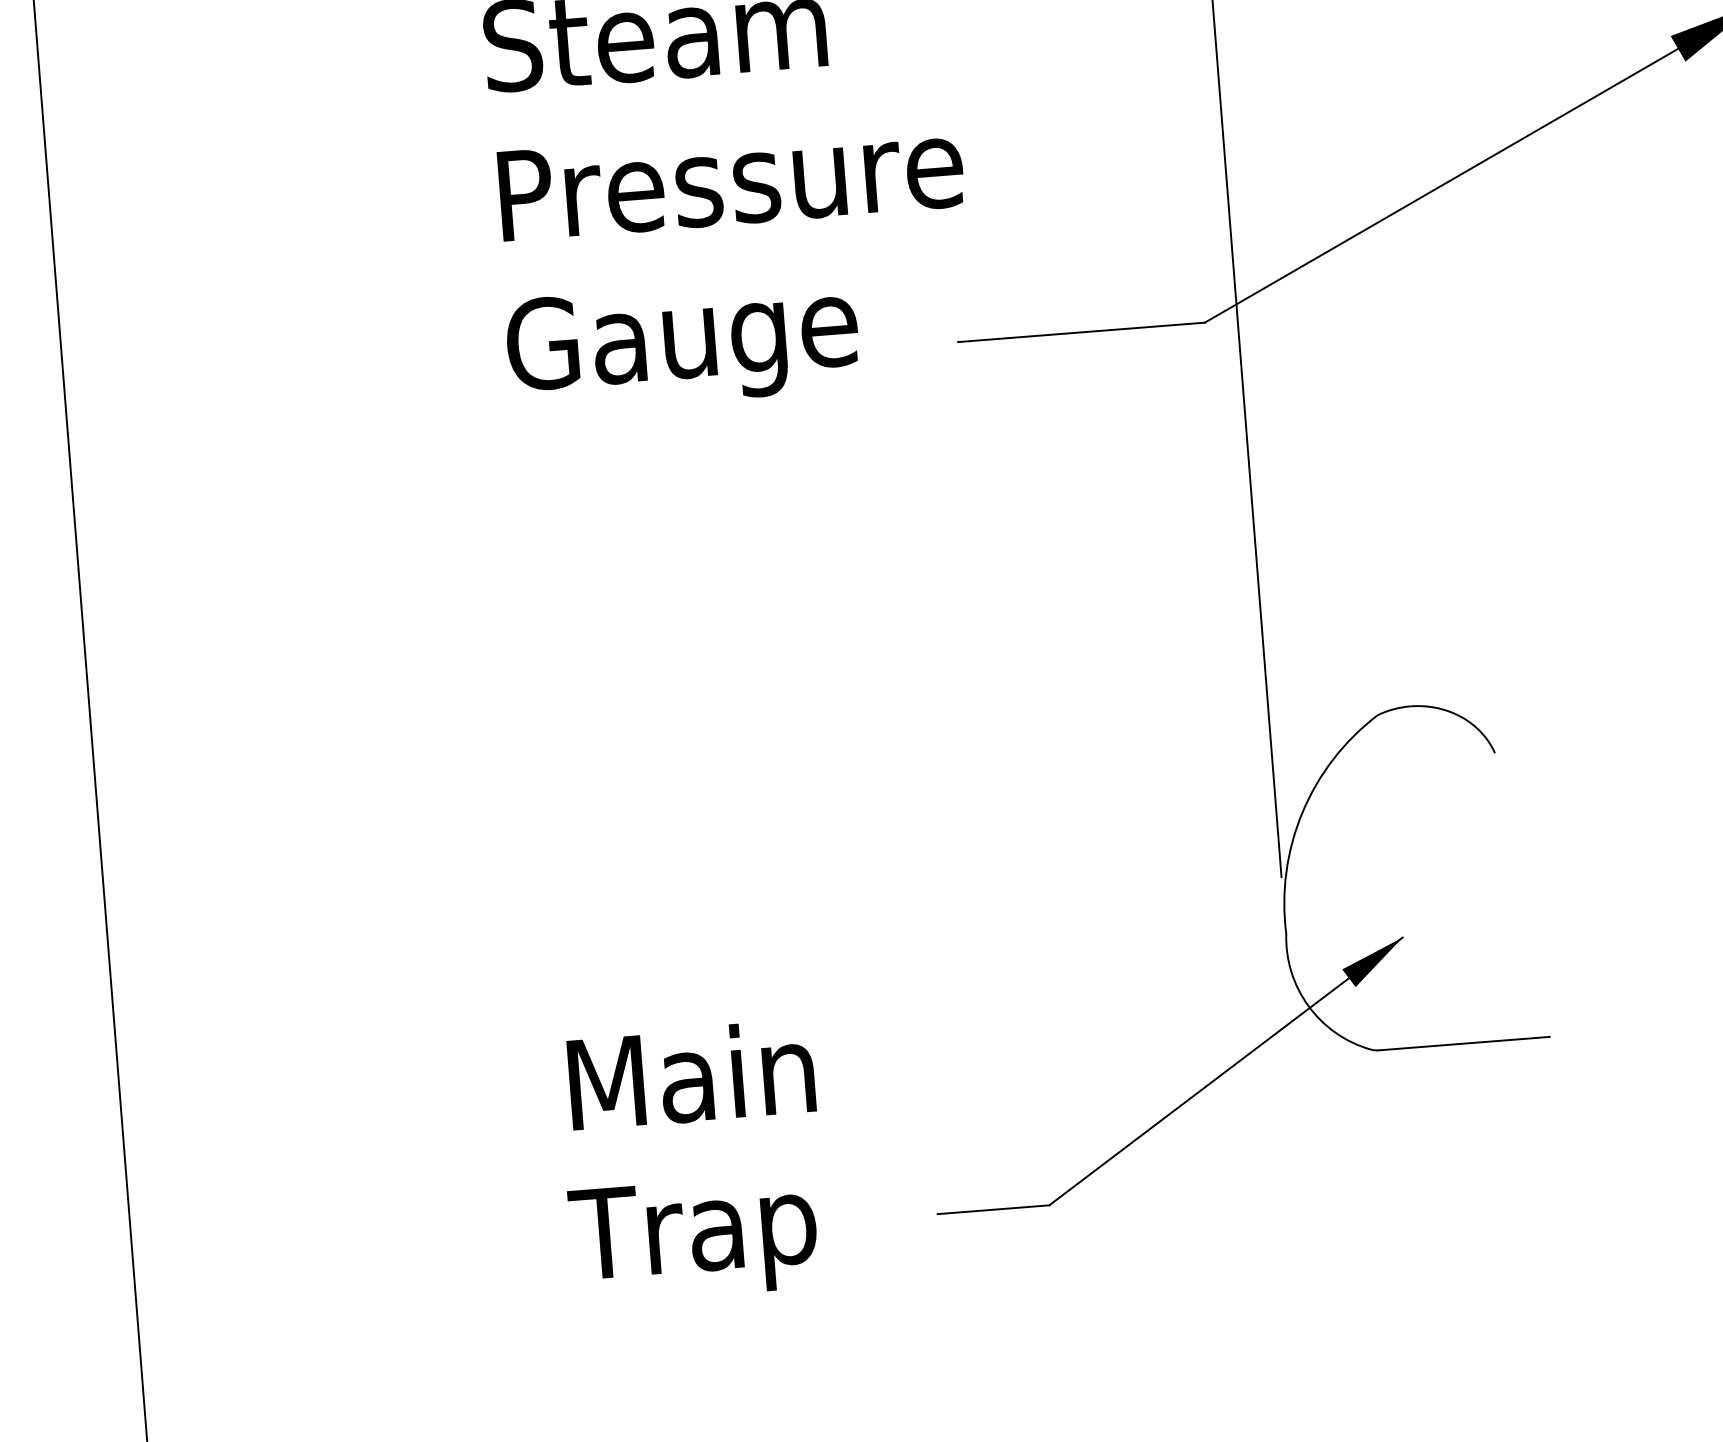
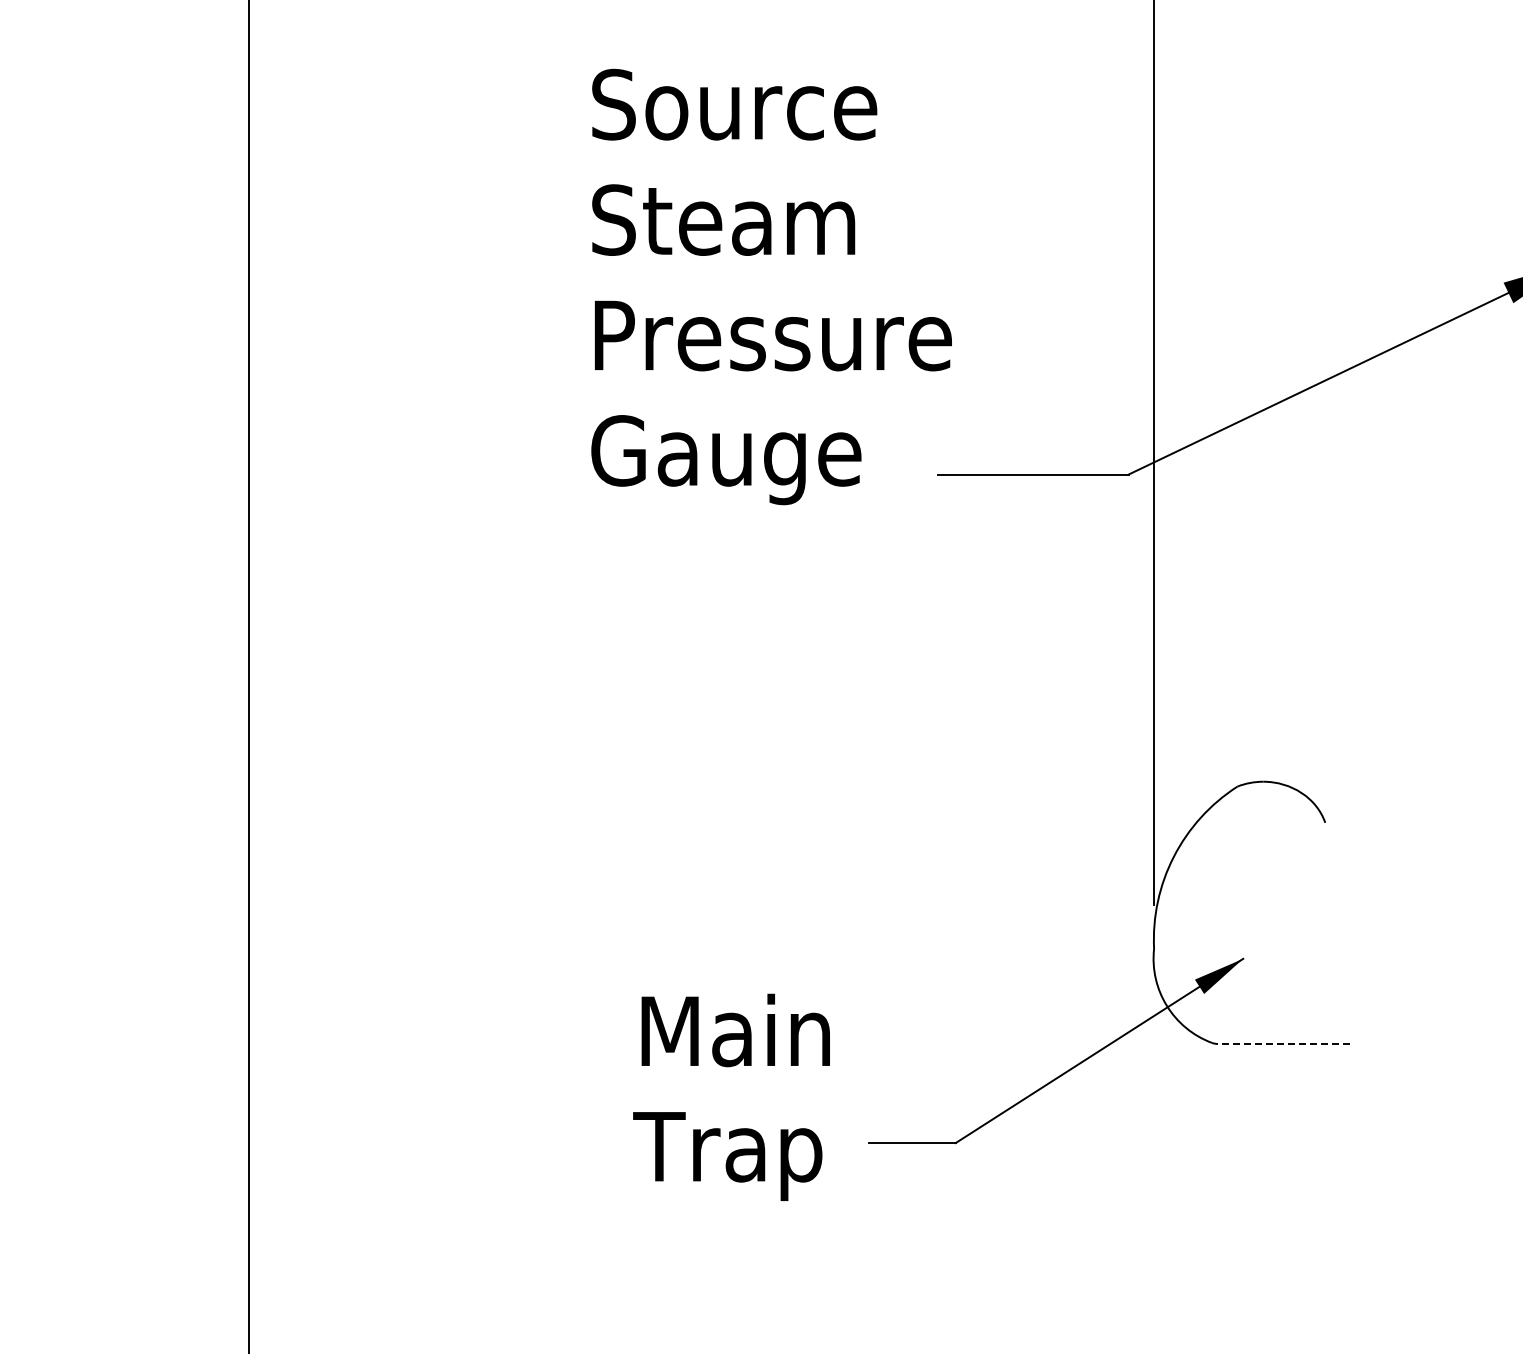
line: (1463, 1043) -> (1283, 1043), solid -> dashed
text: (692, 1161) -> (731, 1096), moved

